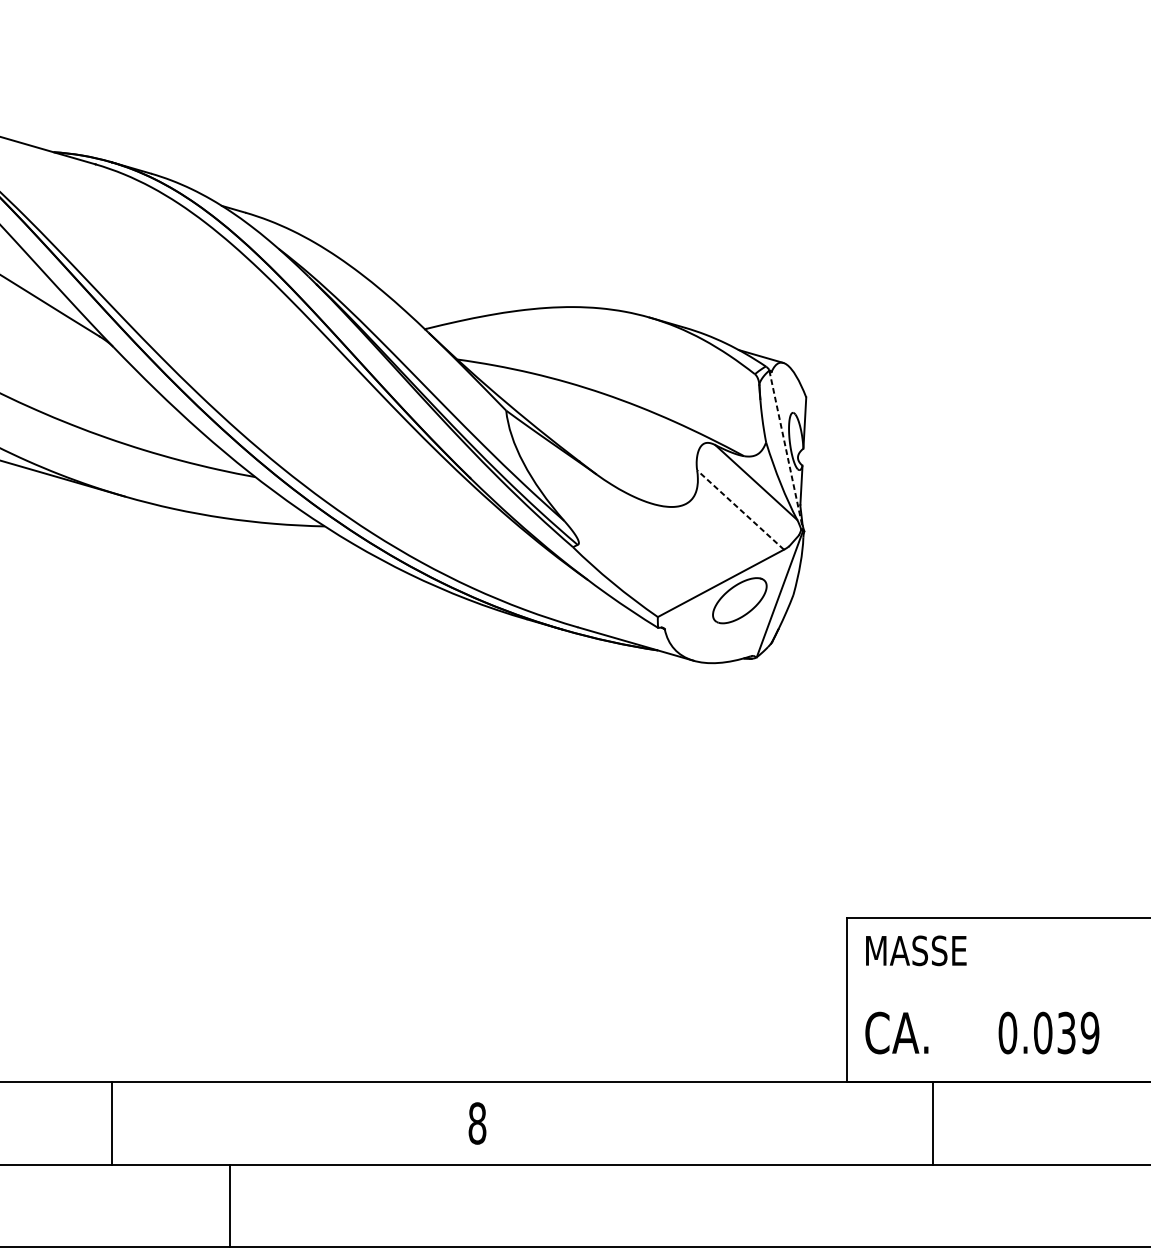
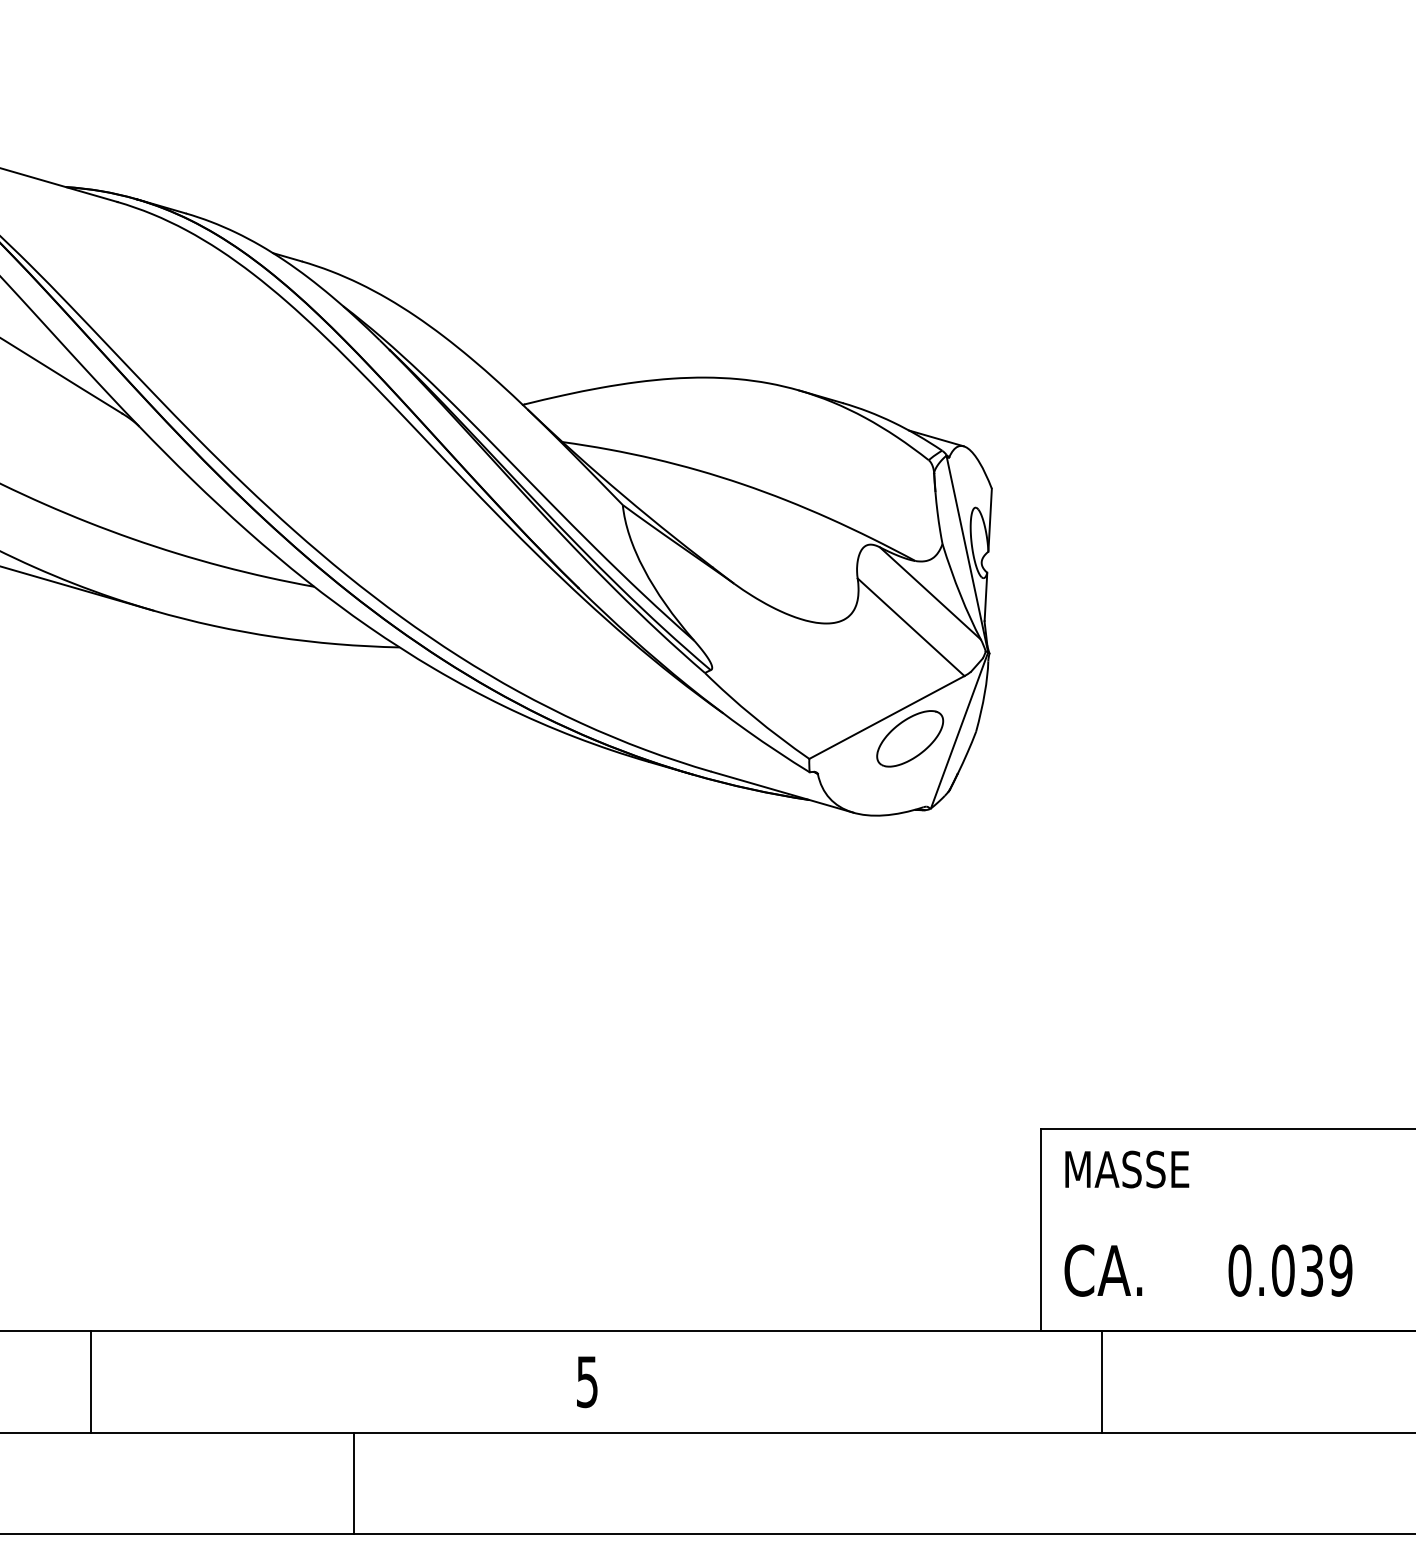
line: (786, 450) -> (967, 554), dashed -> solid
line: (740, 509) -> (910, 626), dashed -> solid
line: (111, 1123) -> (90, 1381), moved
text: (477, 1123) -> (587, 1381), 8 -> 5
line: (933, 1123) -> (1102, 1381), moved
line: (229, 1205) -> (353, 1482), moved

